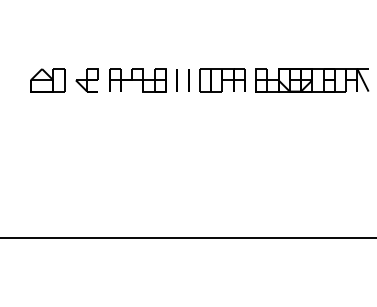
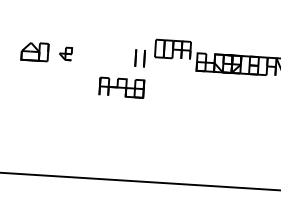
part: (86, 80) -> (65, 53), size x0.7
part: (137, 80) -> (121, 87), moved
part: (222, 80) -> (173, 49), moved

